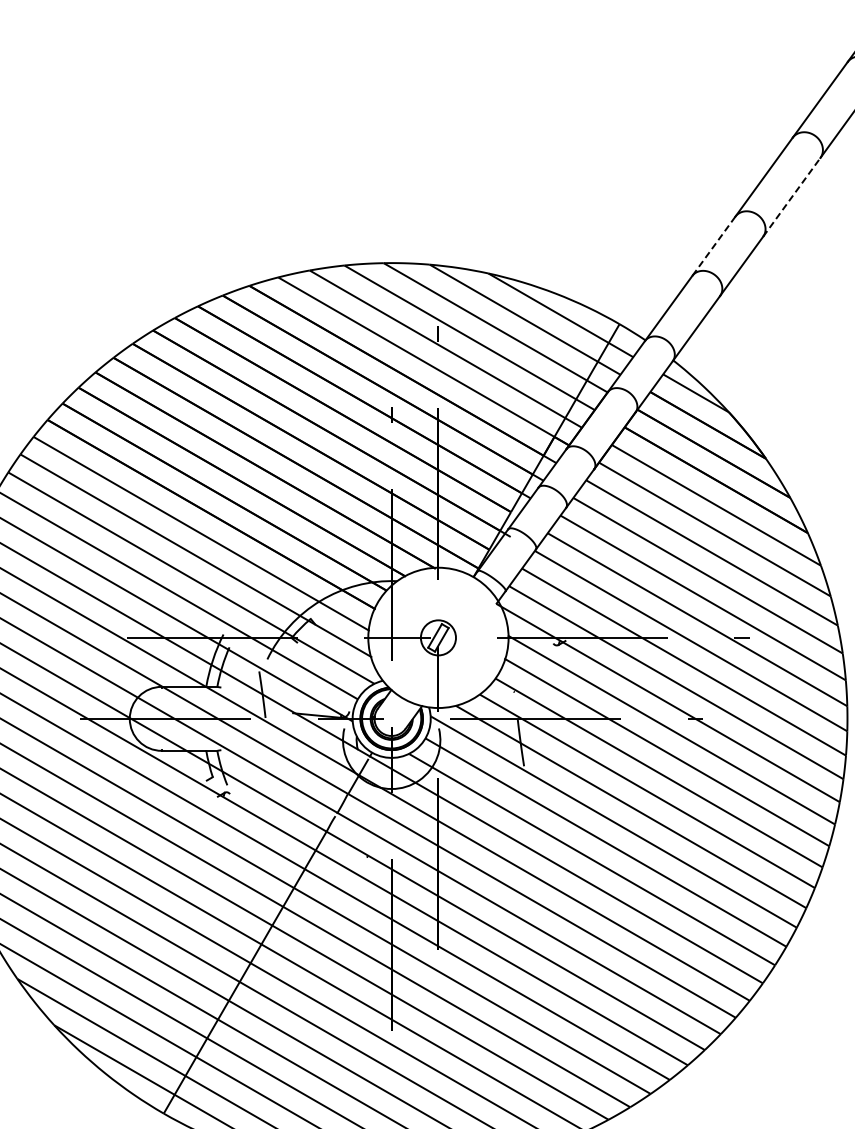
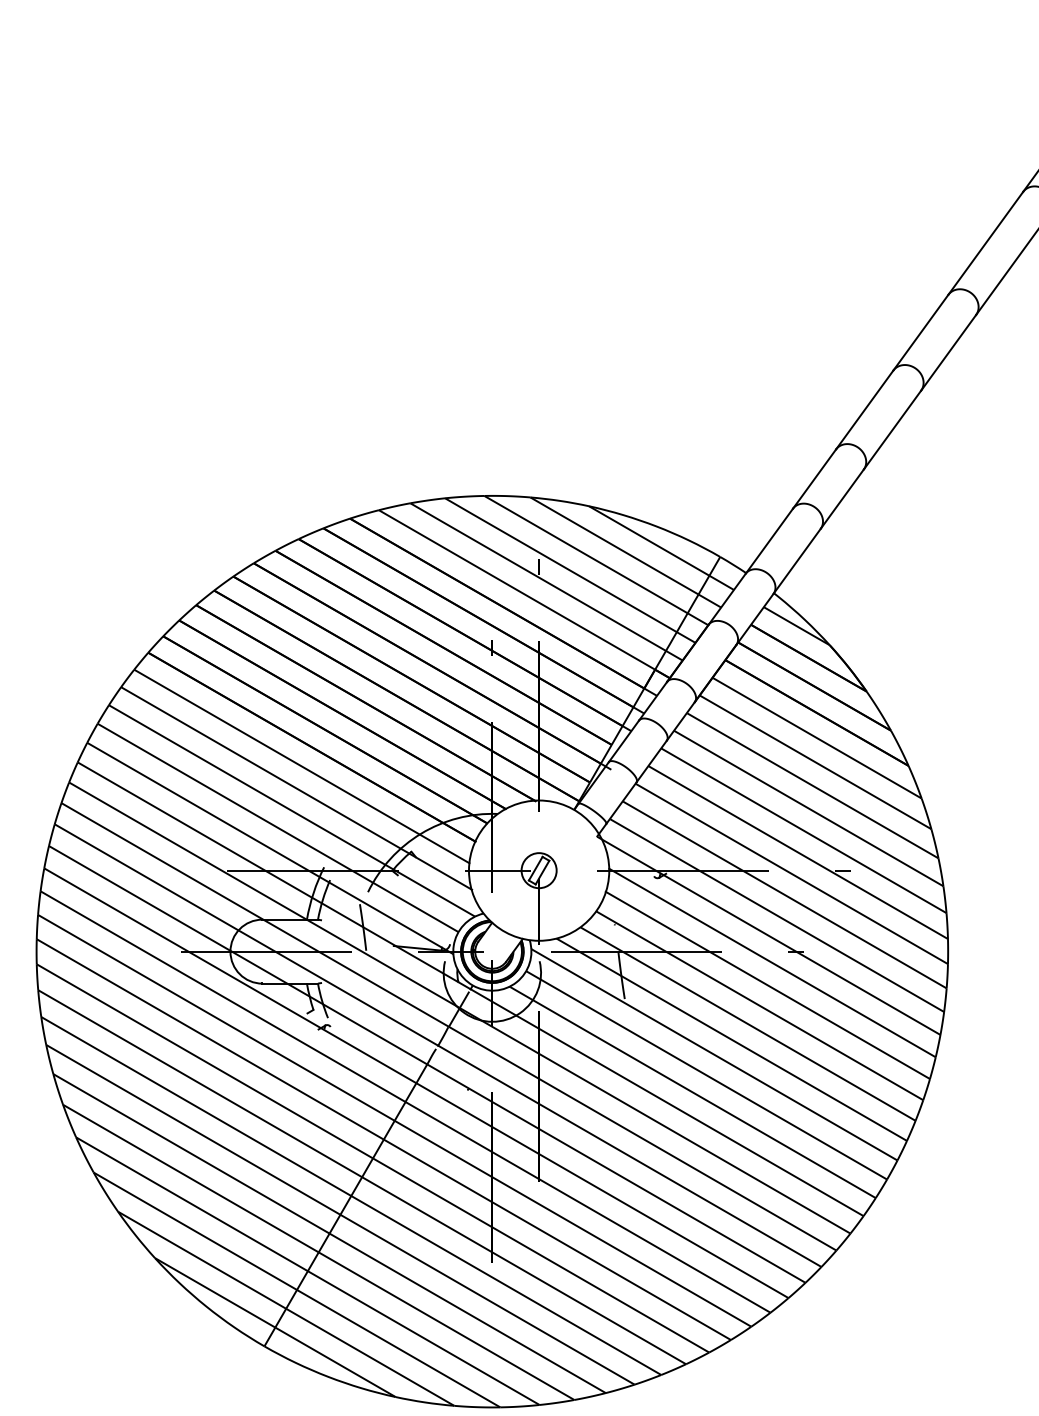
line: (791, 197) -> (892, 430), dashed -> solid
line: (713, 246) -> (814, 479), dashed -> solid

